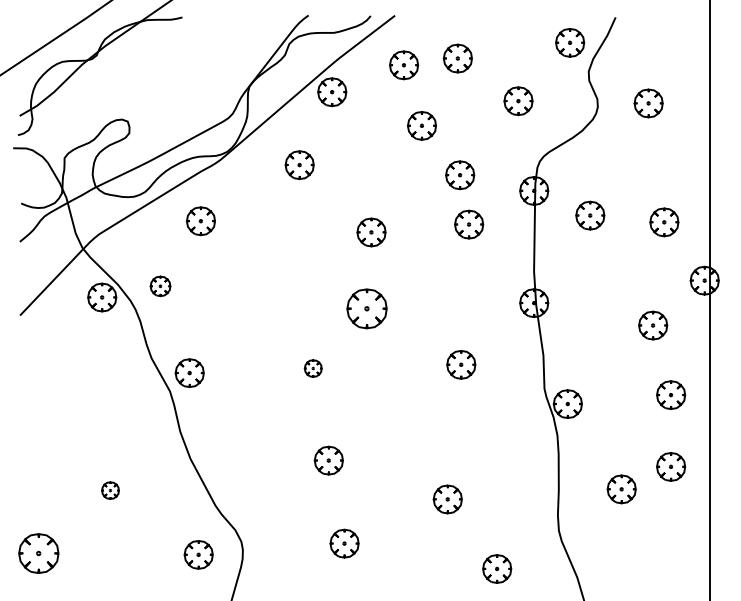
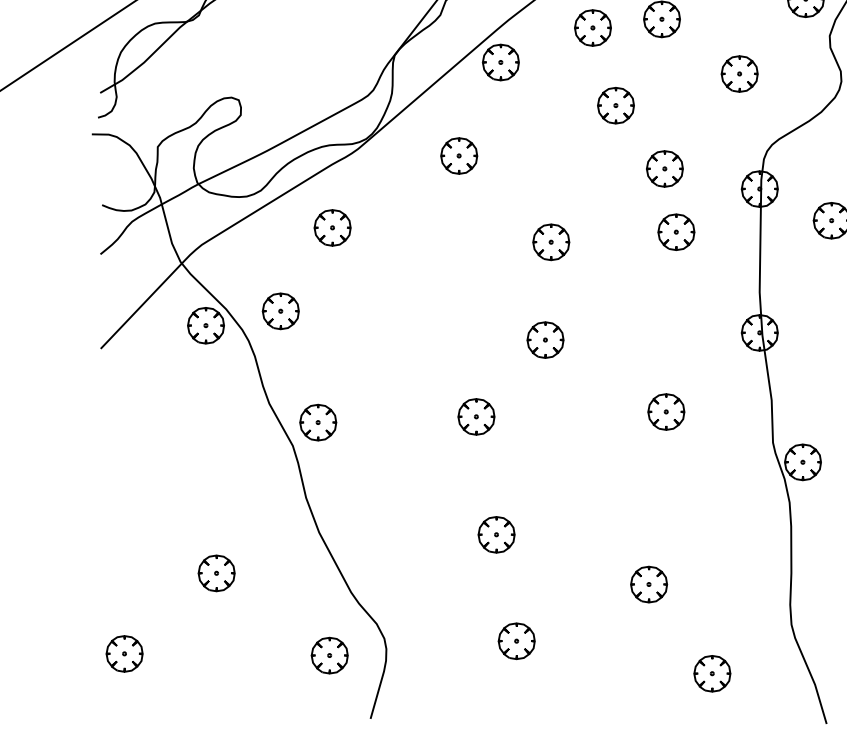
part: (160, 286) -> (280, 311), size x1.43
part: (366, 308) -> (544, 339), size x0.71
part: (313, 368) -> (476, 416), size x1.67
part: (110, 490) -> (216, 573), size x1.67
part: (38, 553) -> (124, 653), size x0.71

